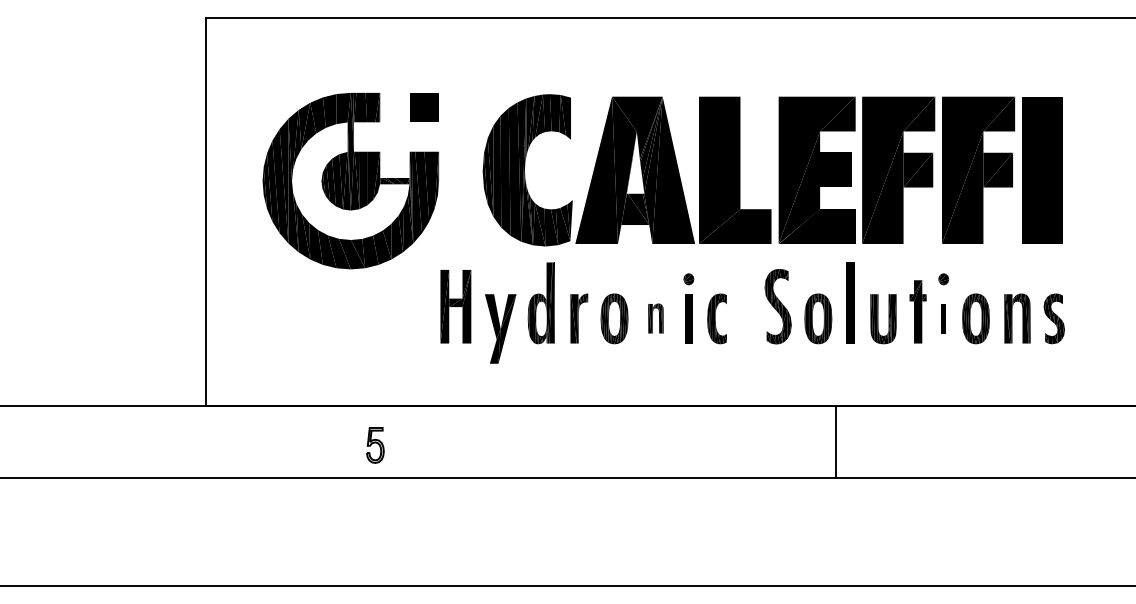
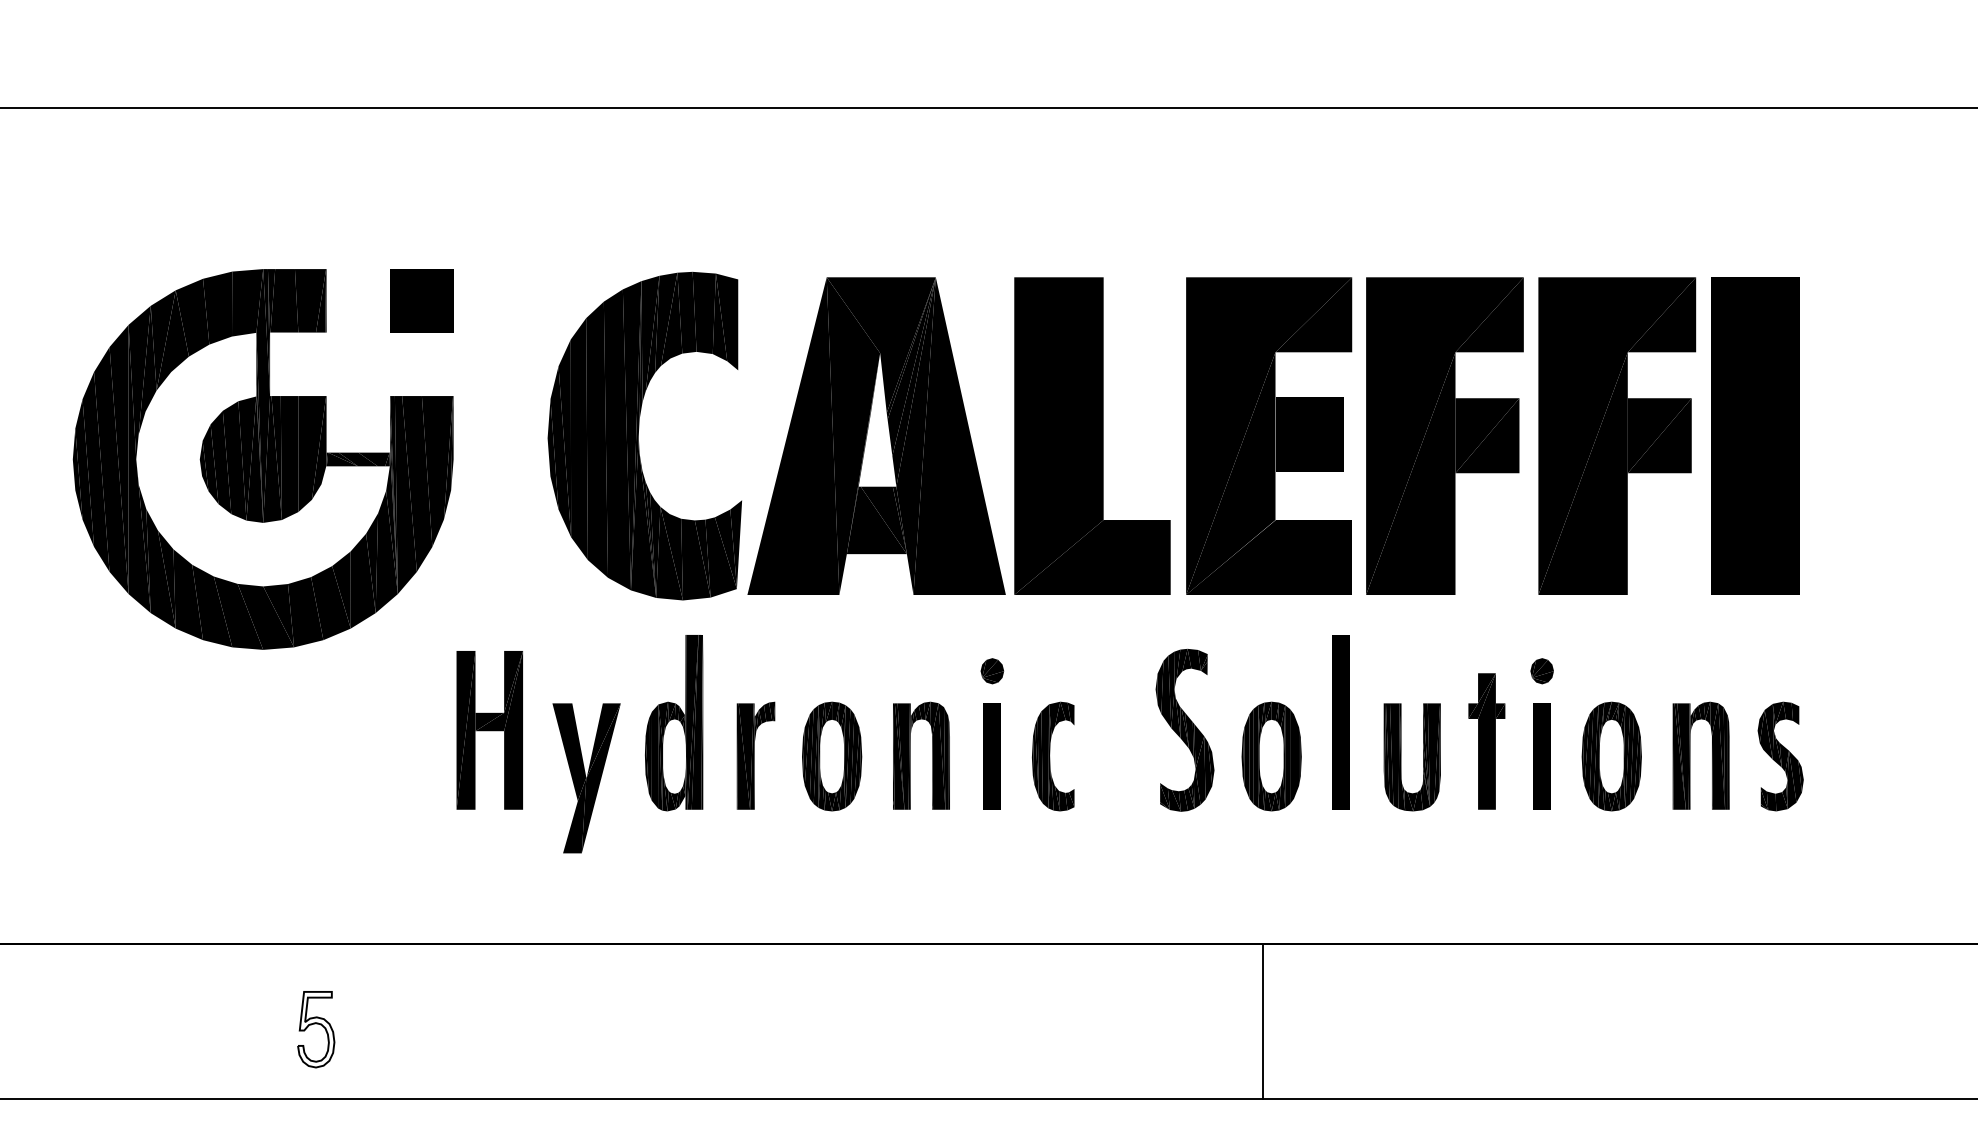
part: (655, 318) -> (920, 755), size x1.67
part: (943, 318) -> (1541, 755), size x1.67
line: (835, 441) -> (1263, 1021), moved

